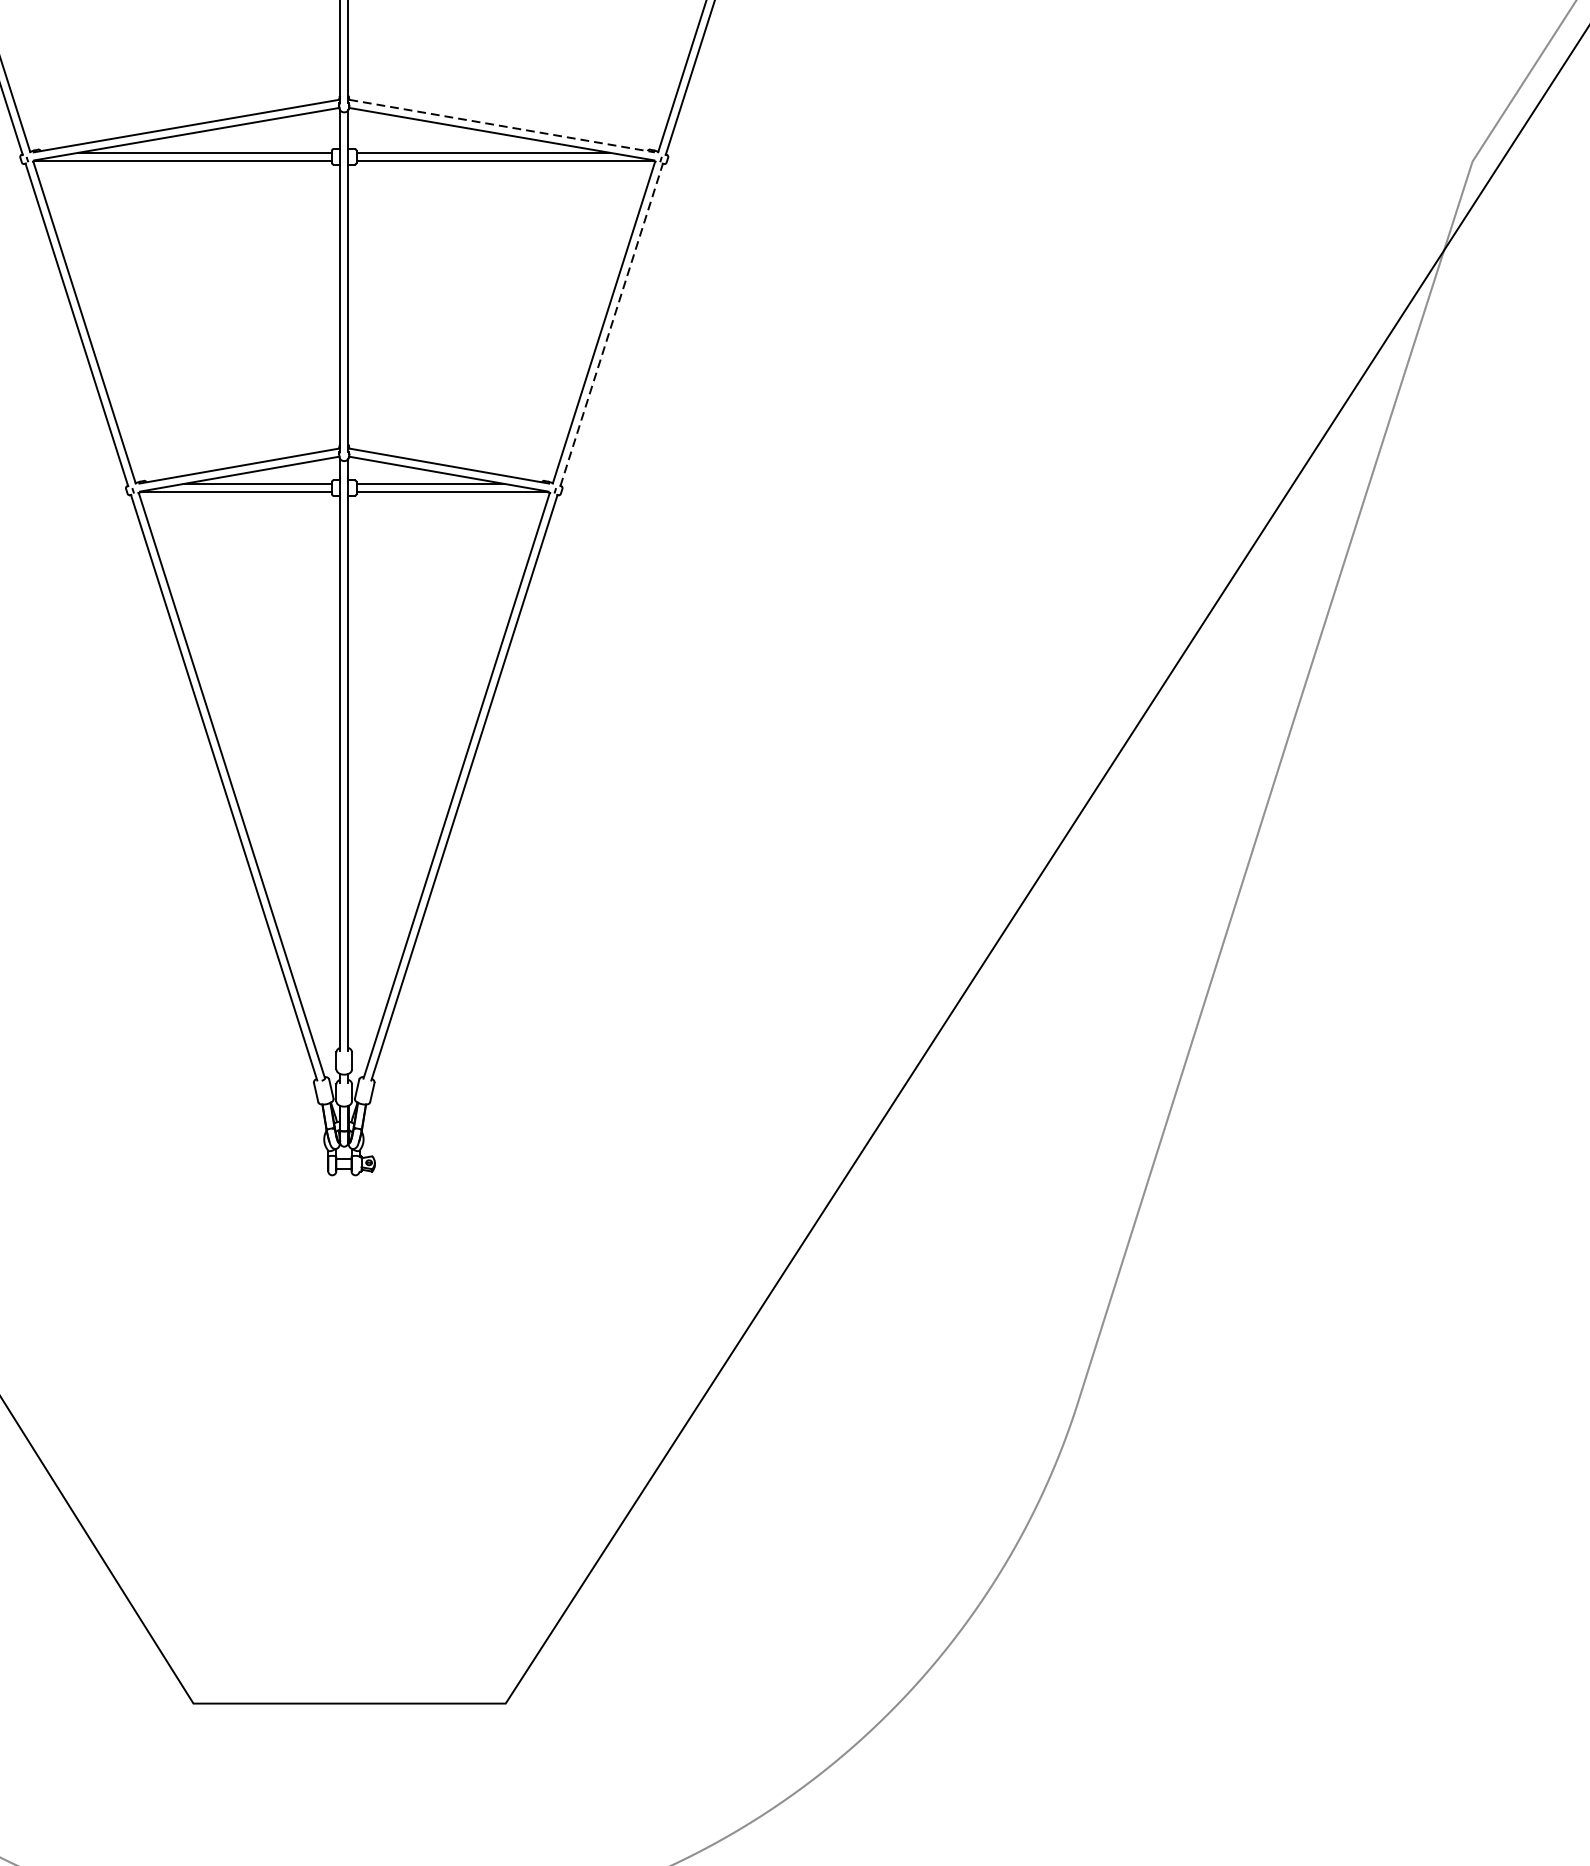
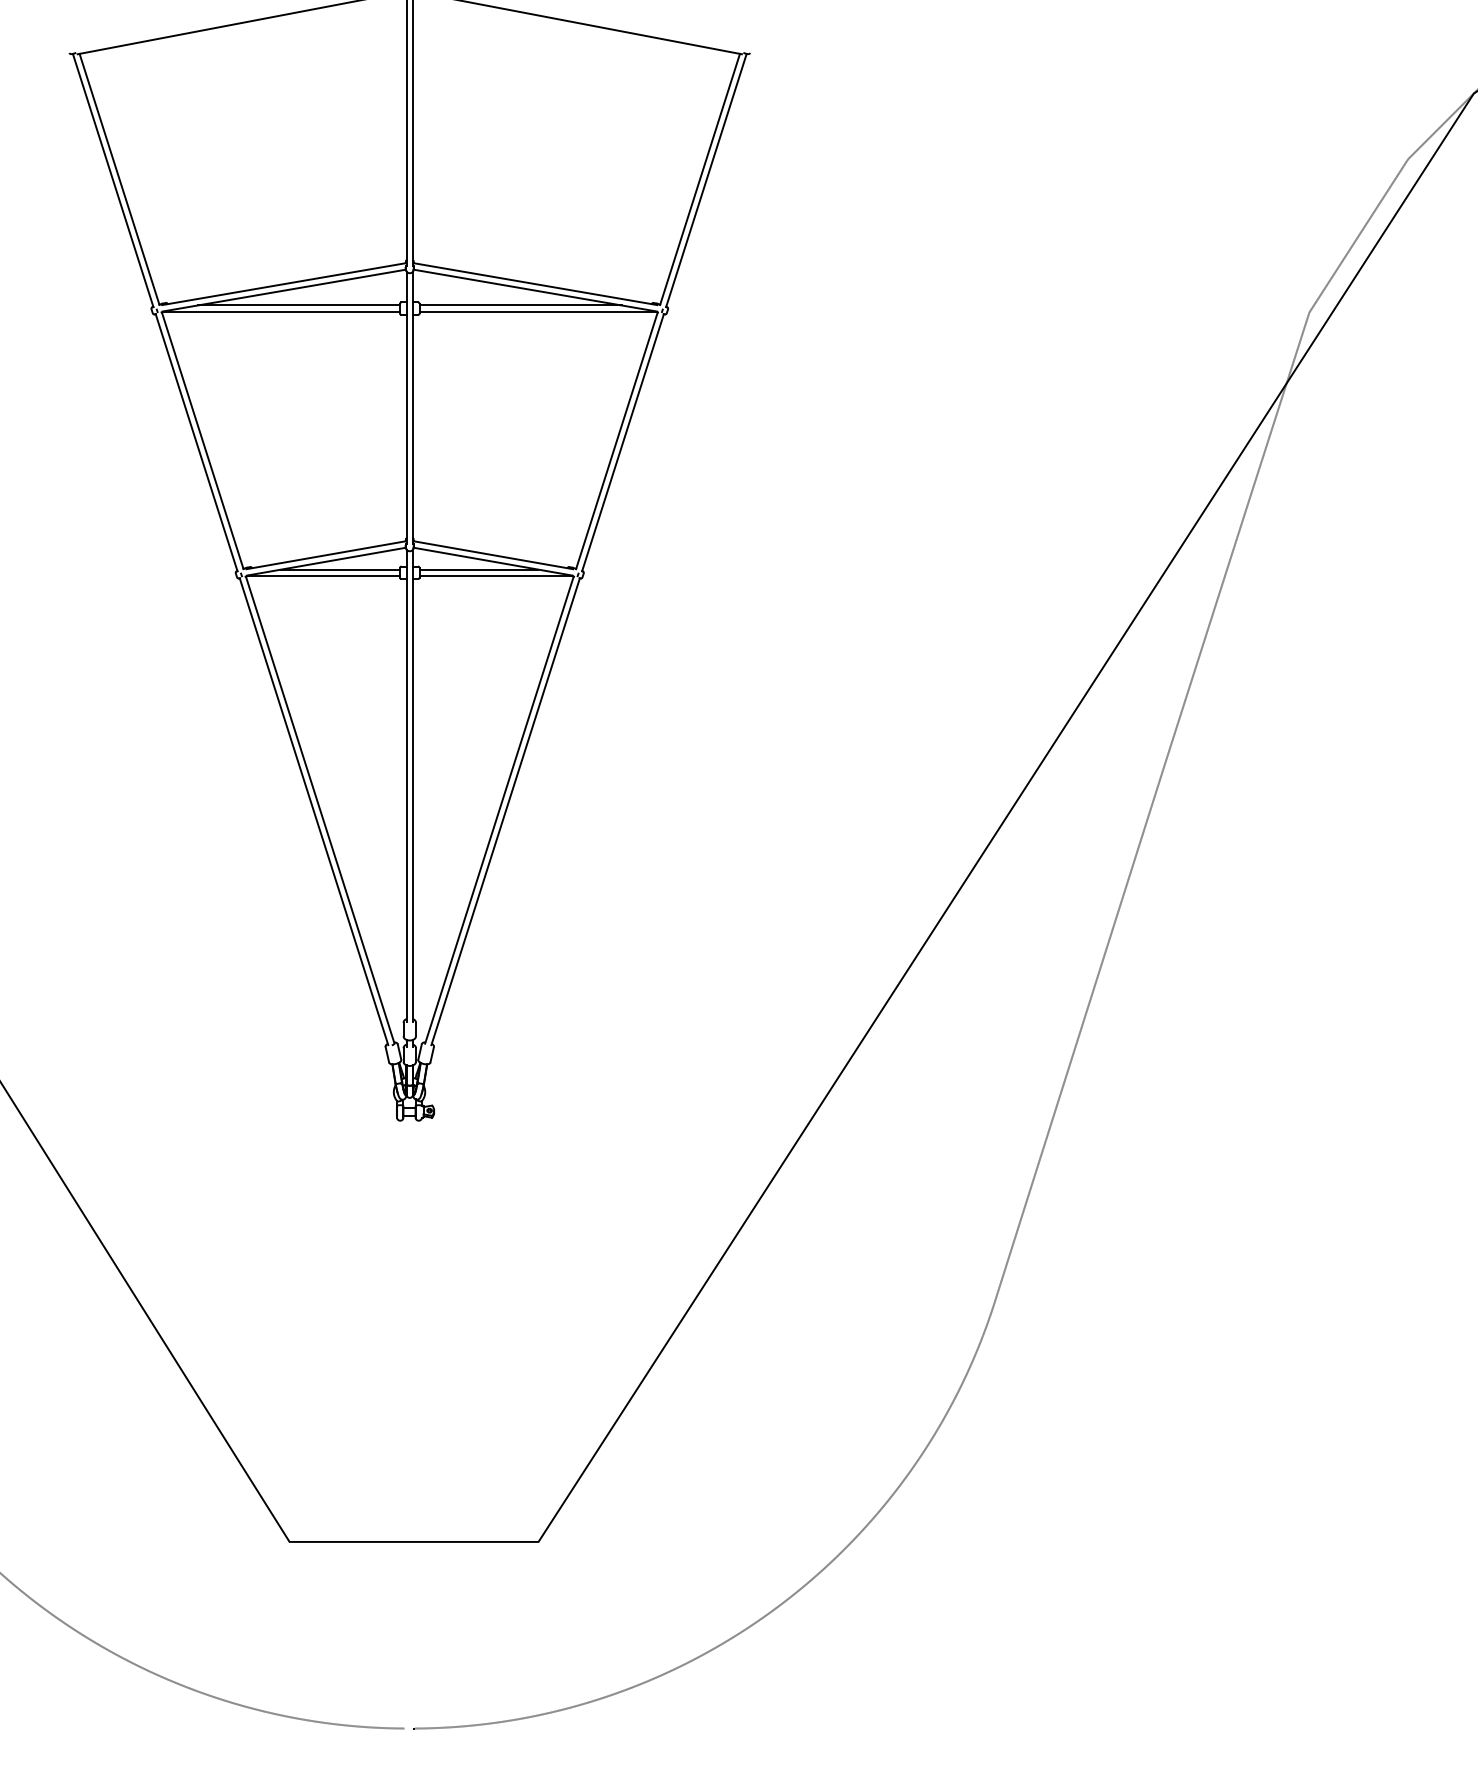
line: (501, 126) -> (535, 284), dashed -> solid
line: (612, 324) -> (623, 442), dashed -> solid

